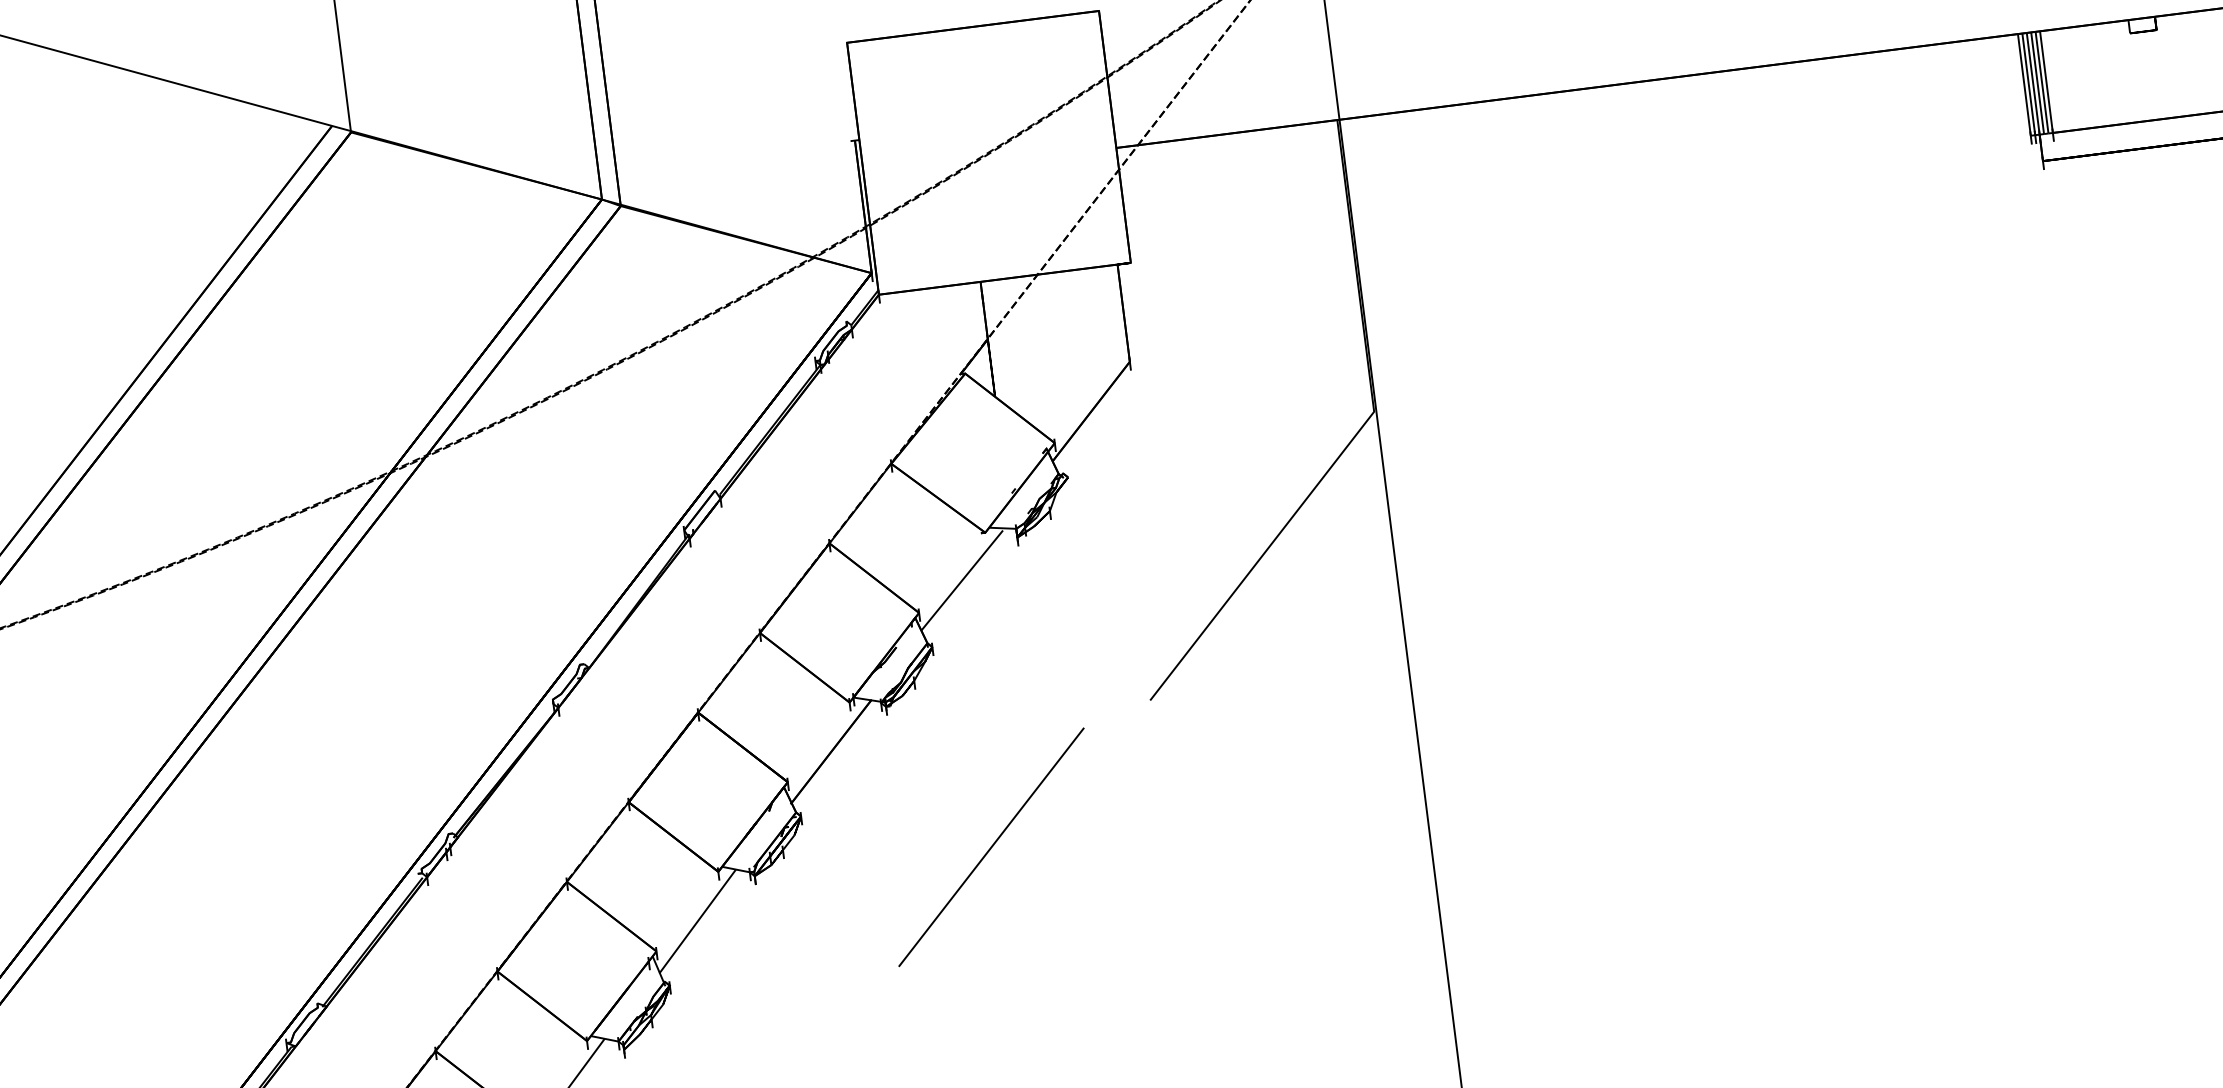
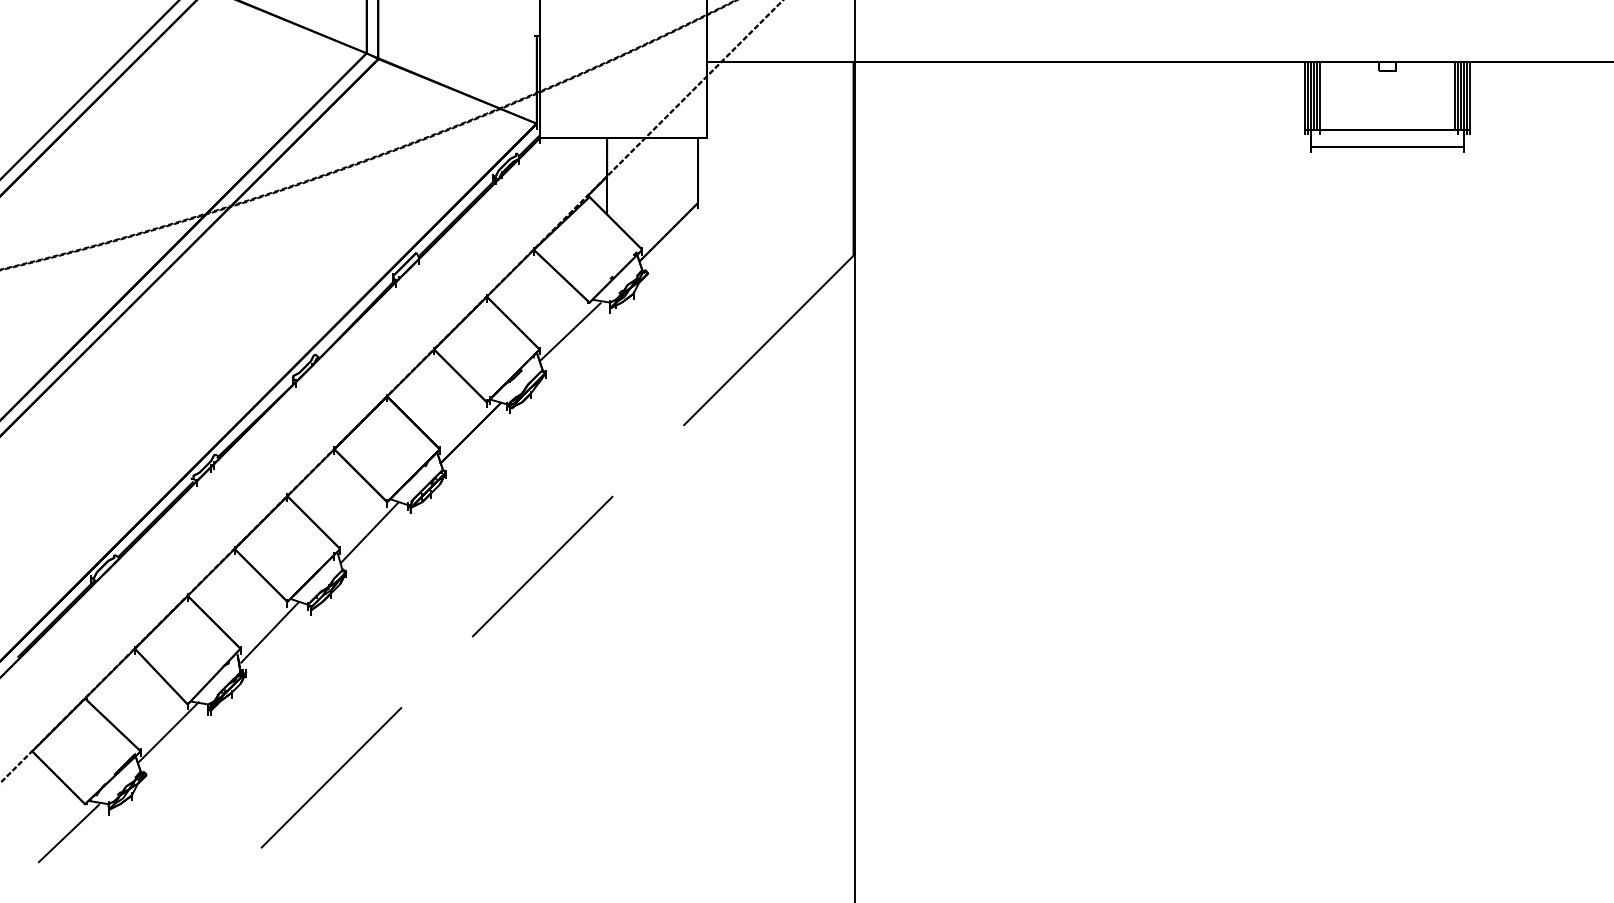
line: (991, 847) -> (542, 566), moved

